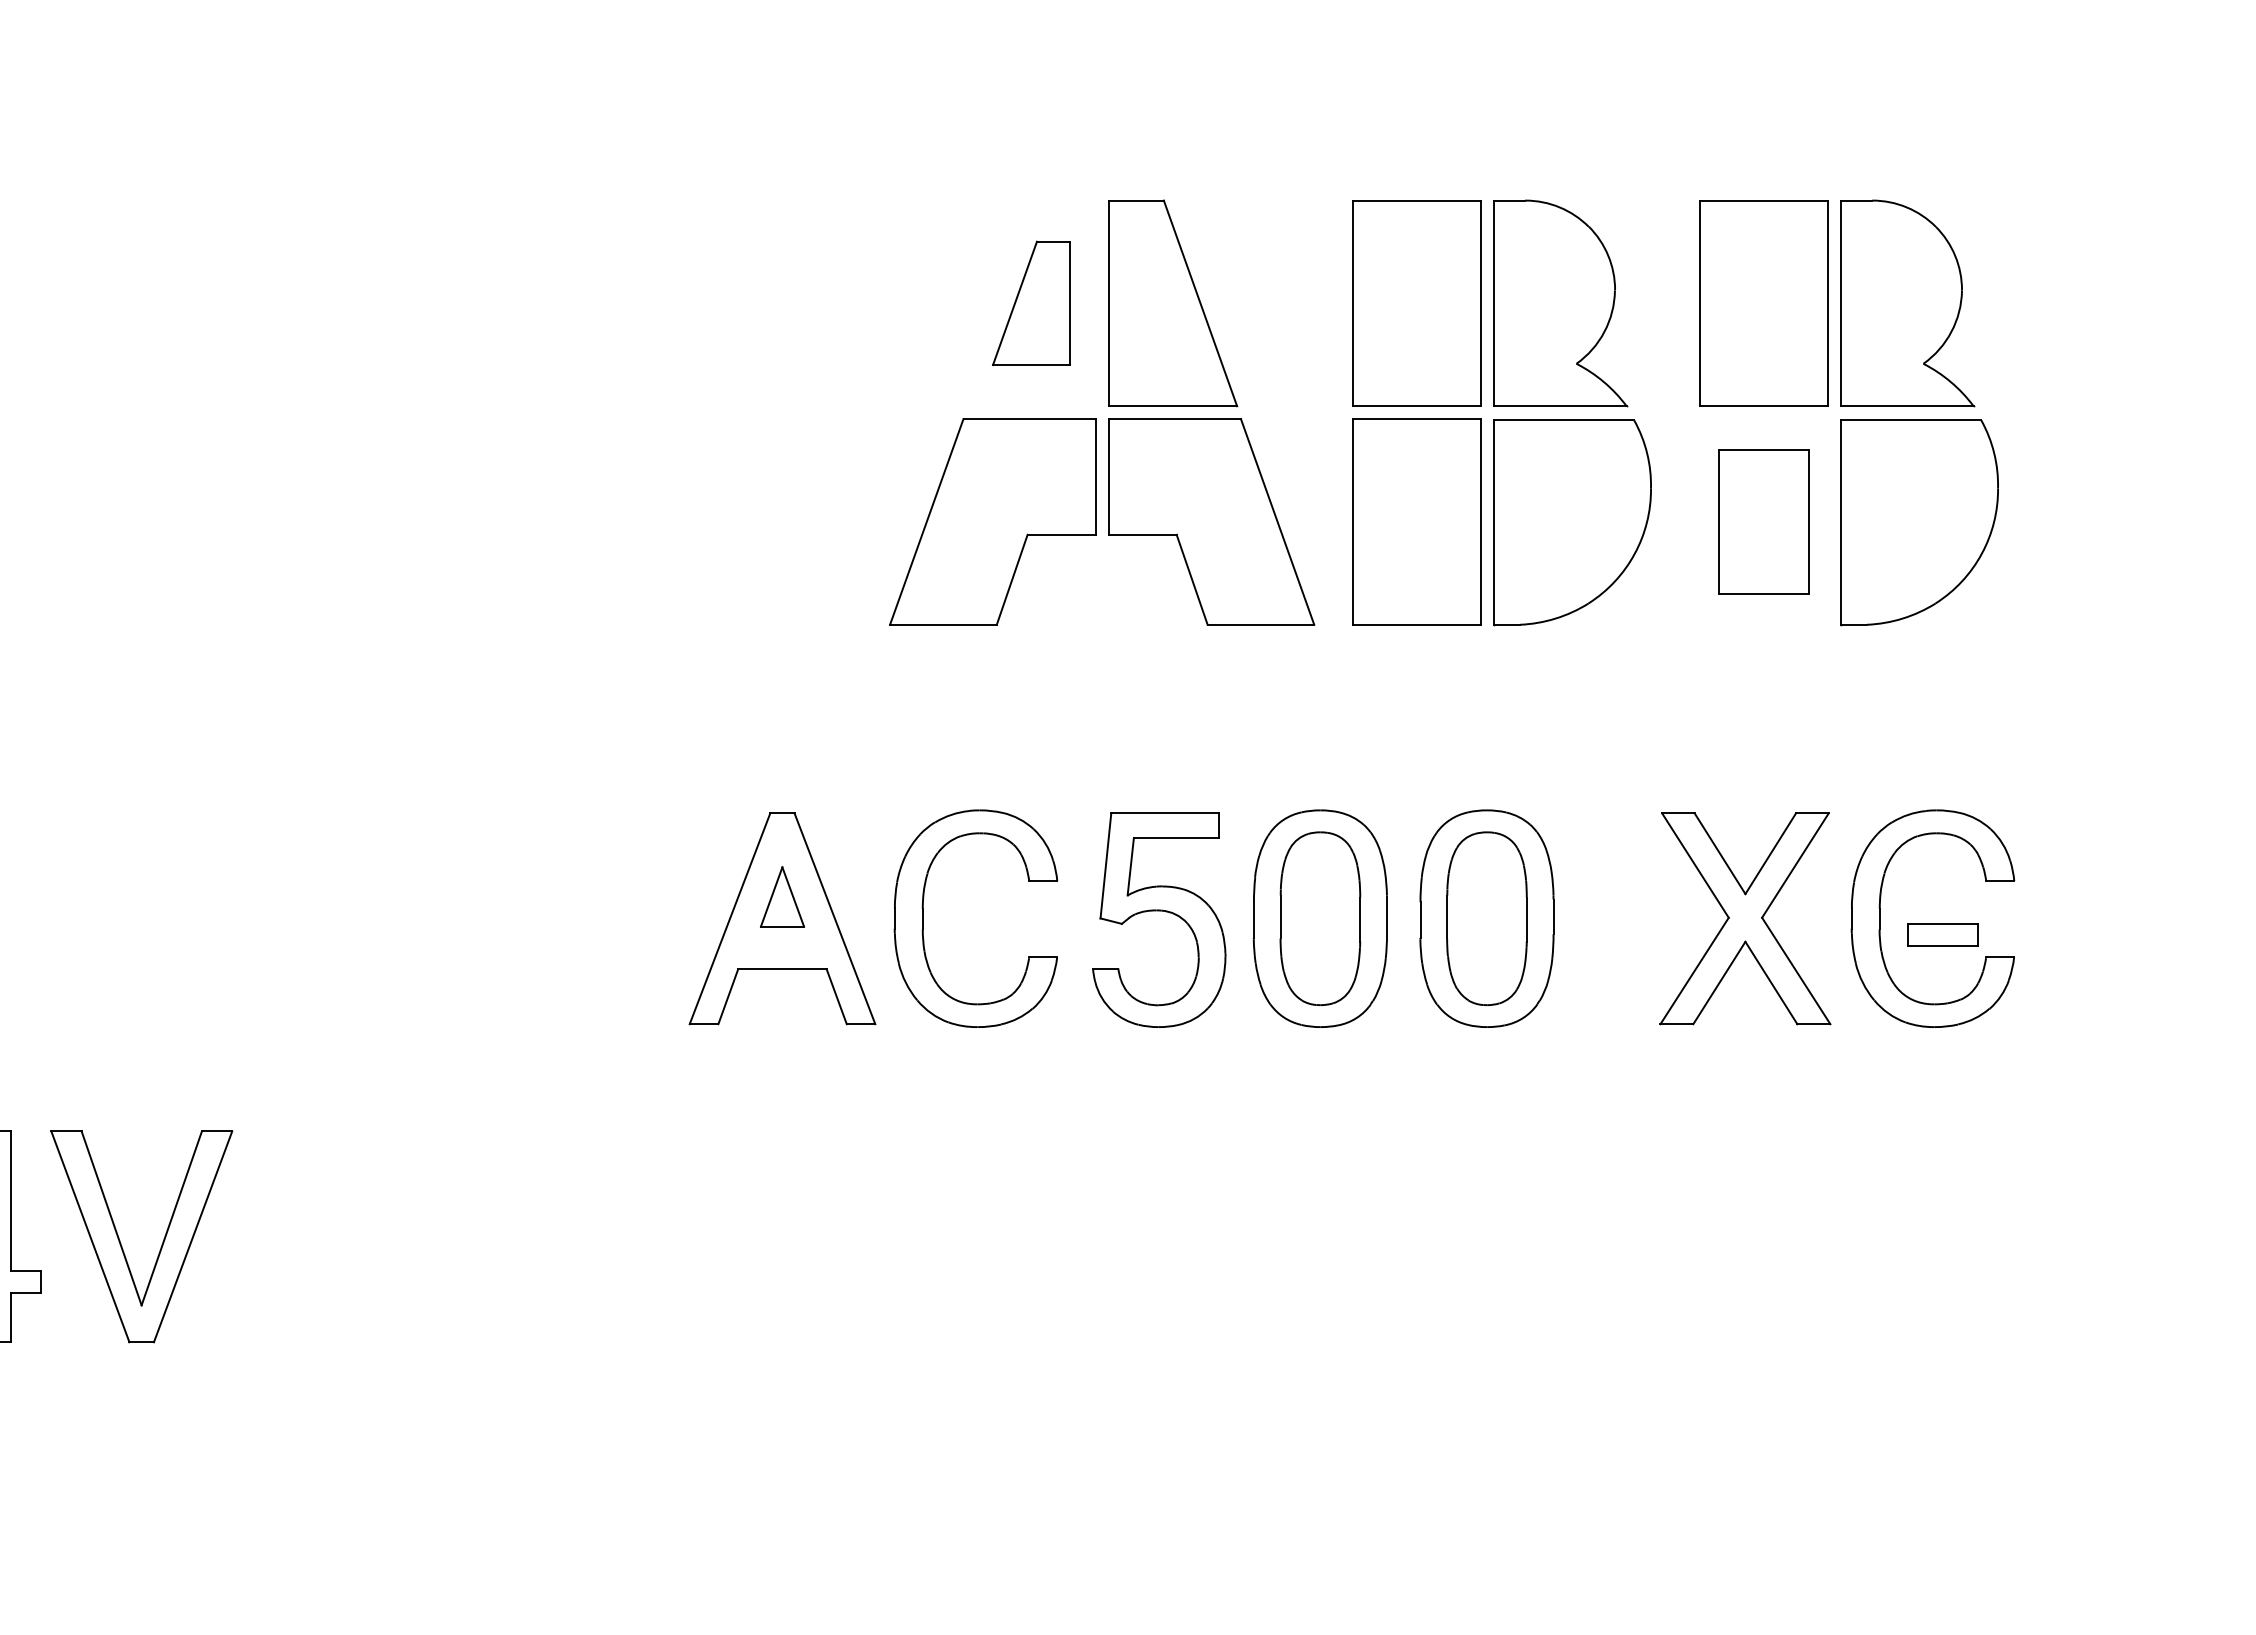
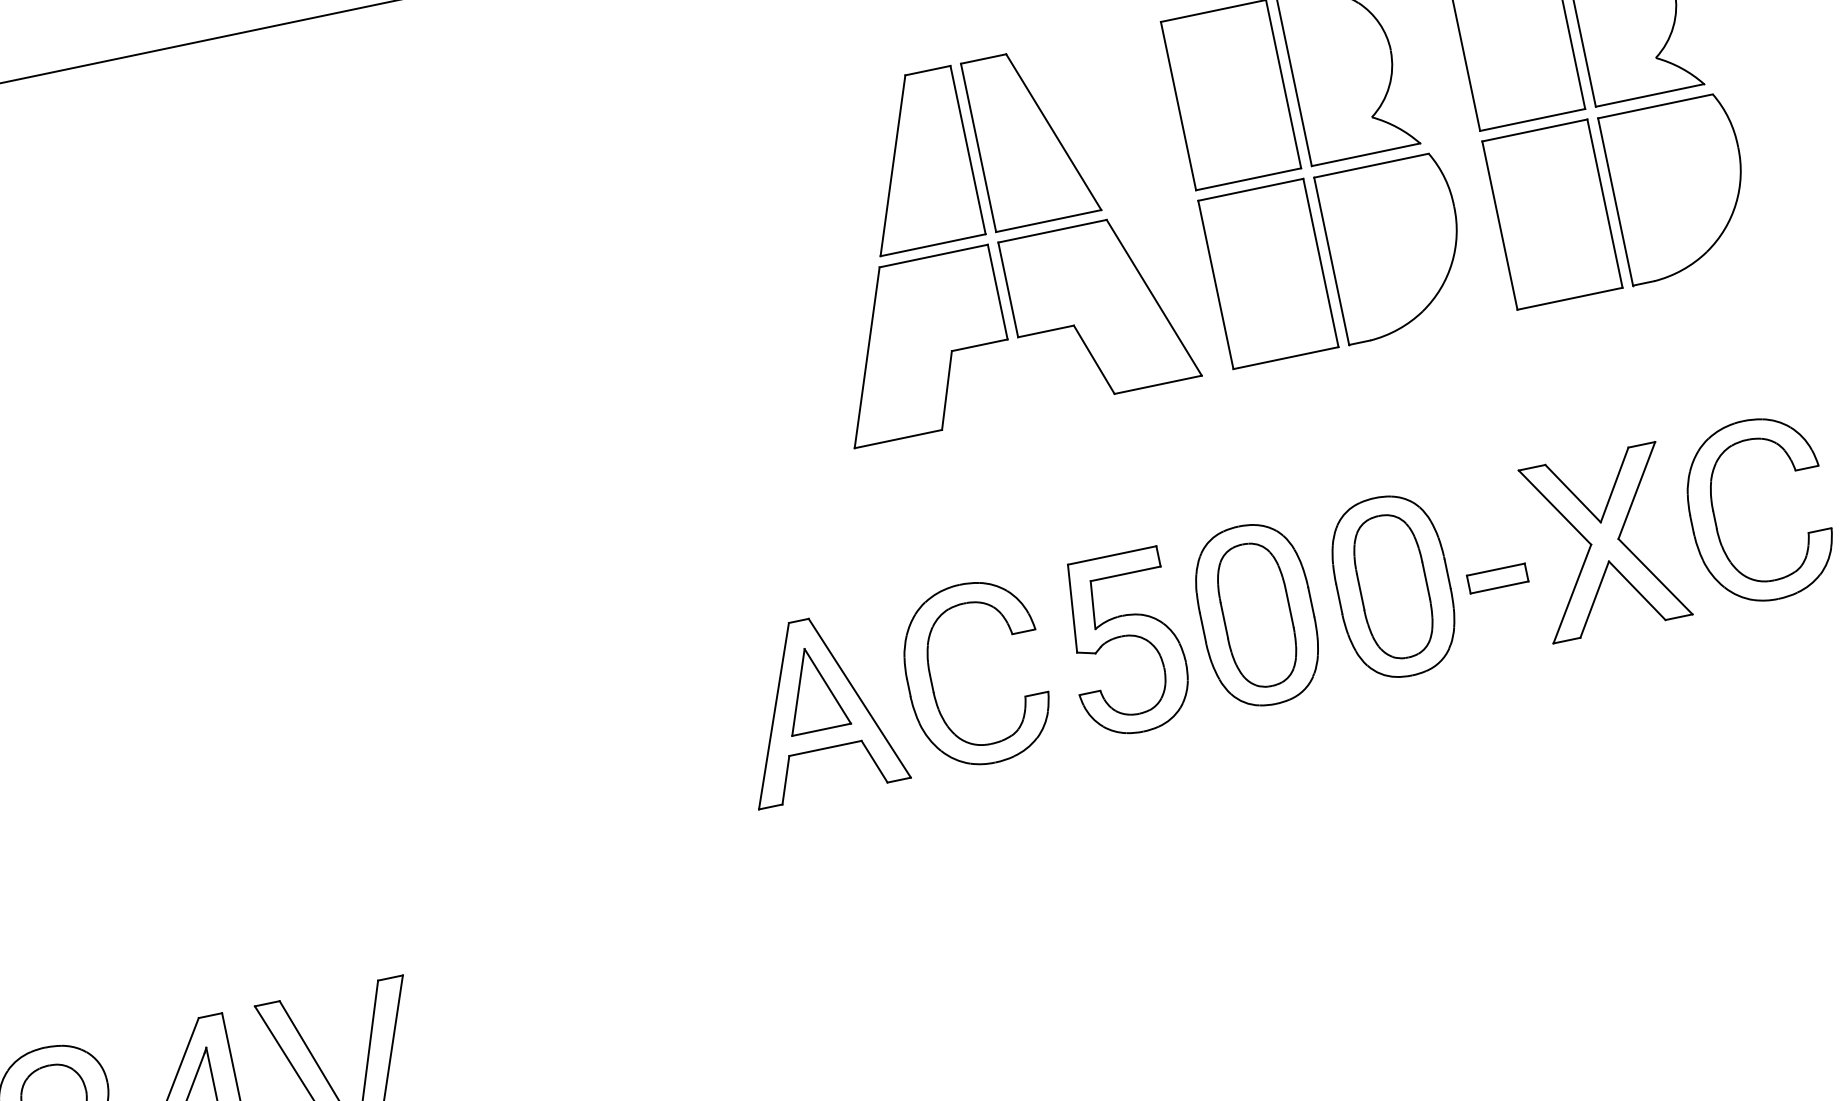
part: (1031, 303) -> (915, 161), size x1.67
part: (1763, 521) -> (1551, 214), size x1.43
part: (782, 896) -> (813, 689), size x1.67
part: (1942, 934) -> (1497, 578), moved

